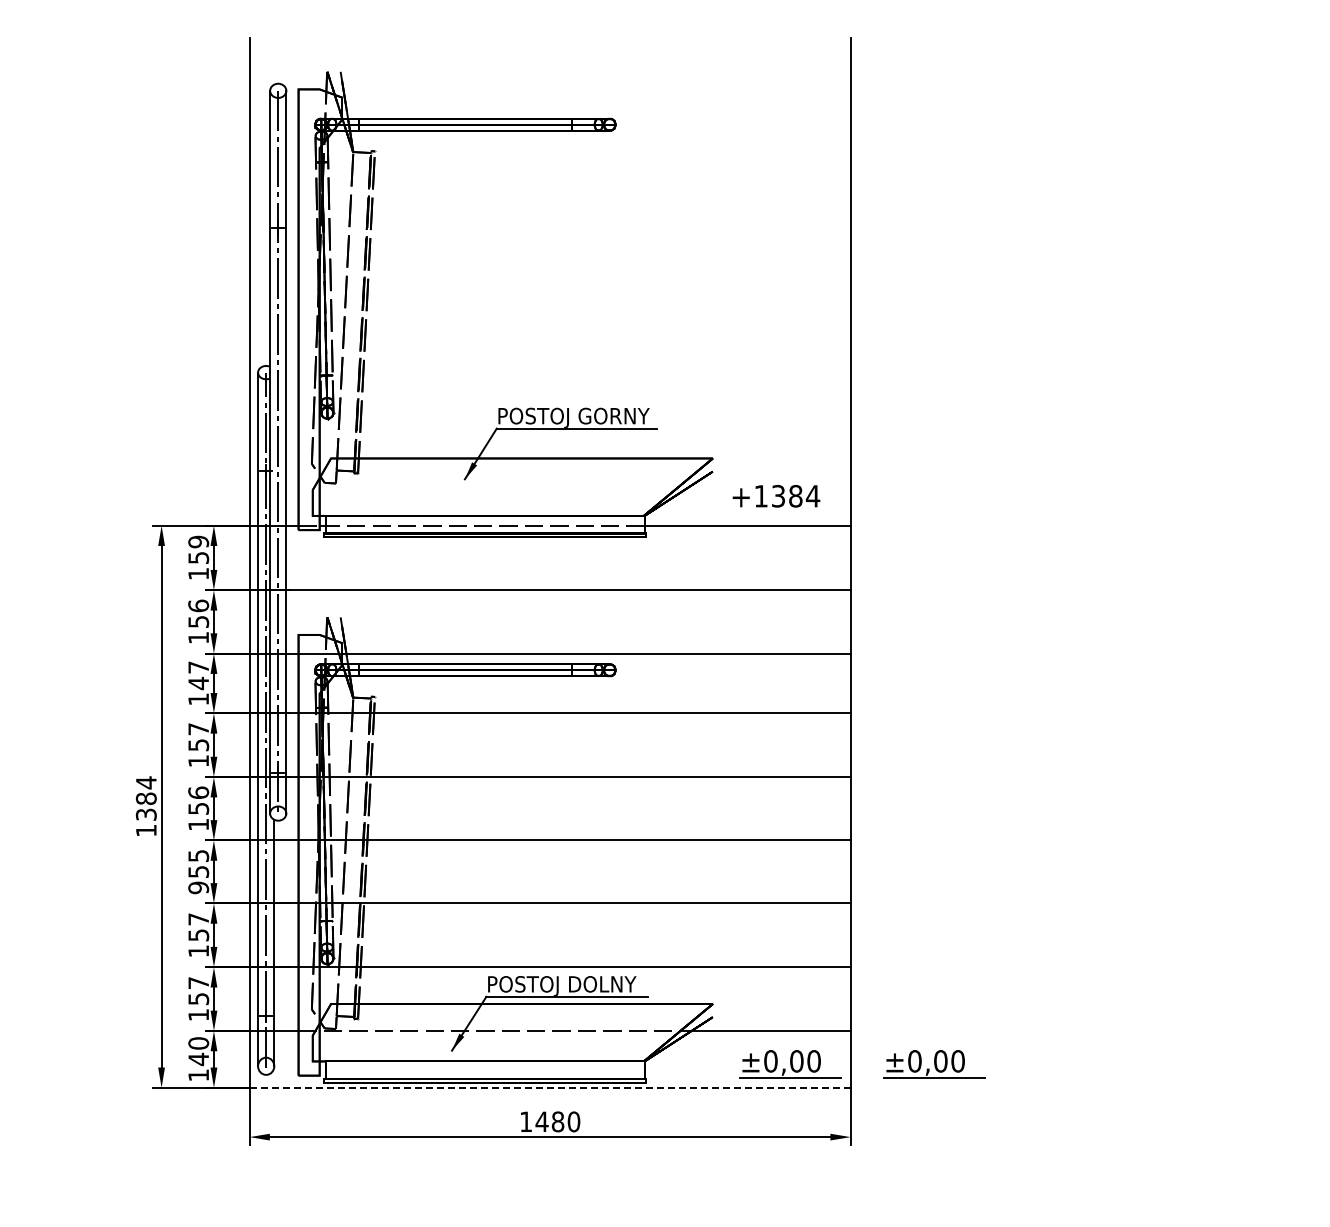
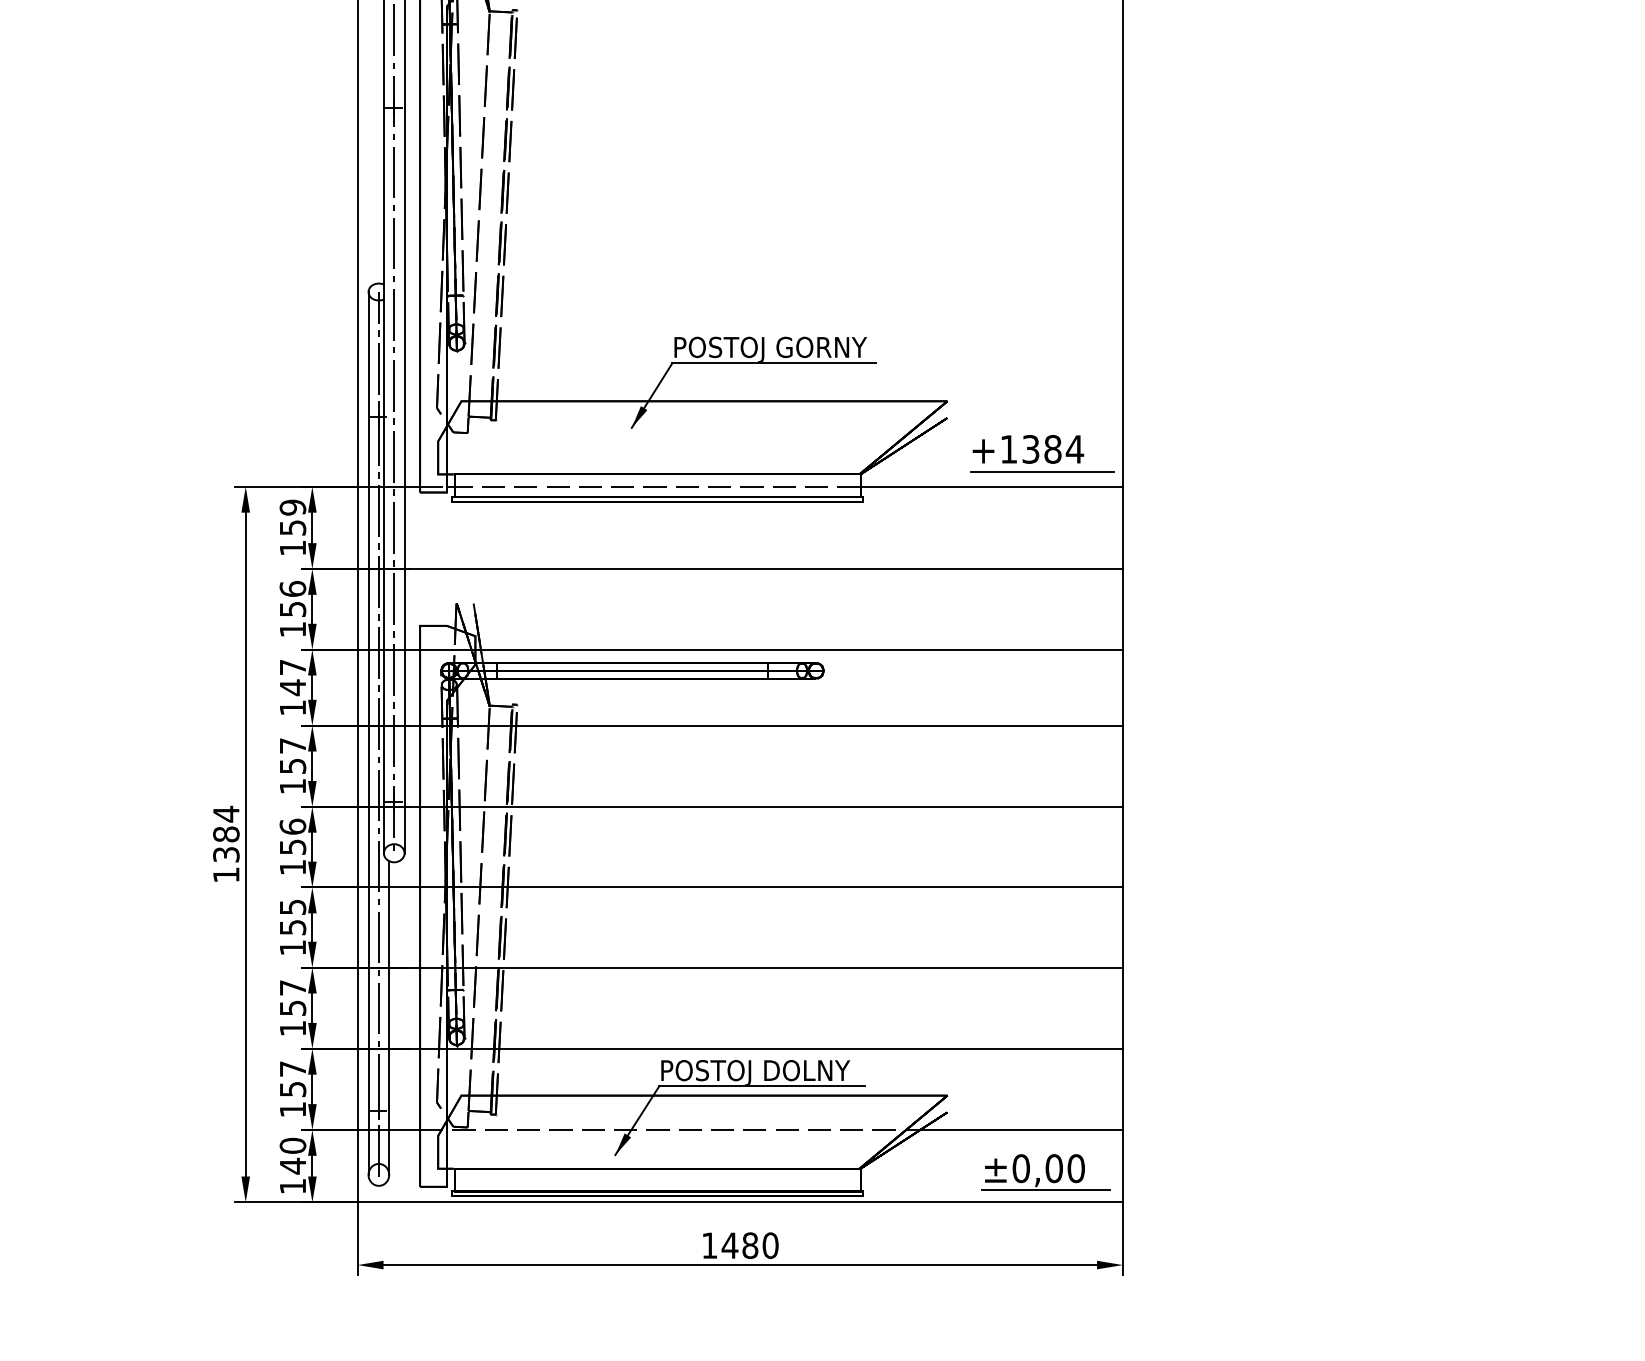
line: (787, 514) -> (1042, 472), added
text: (198, 887) -> (292, 947), 955 -> 155
part: (934, 1064) -> (1229, 1172), removed
line: (550, 1087) -> (740, 1201), dashed -> solid

